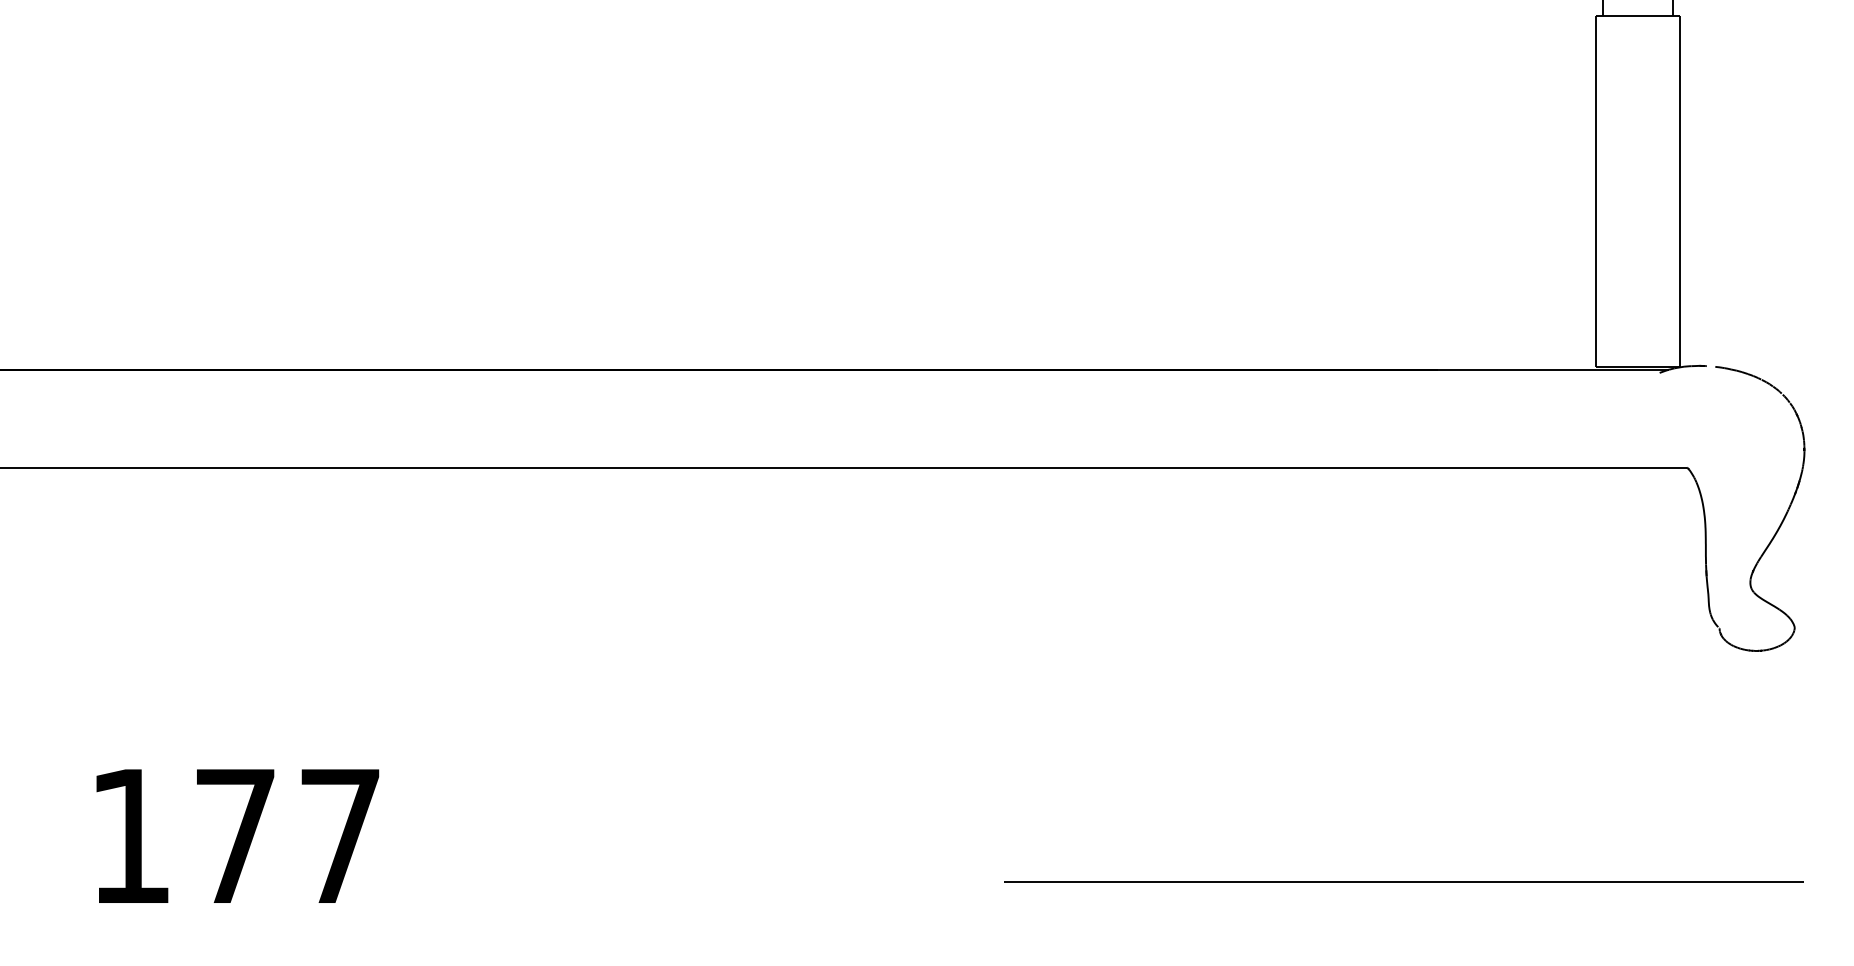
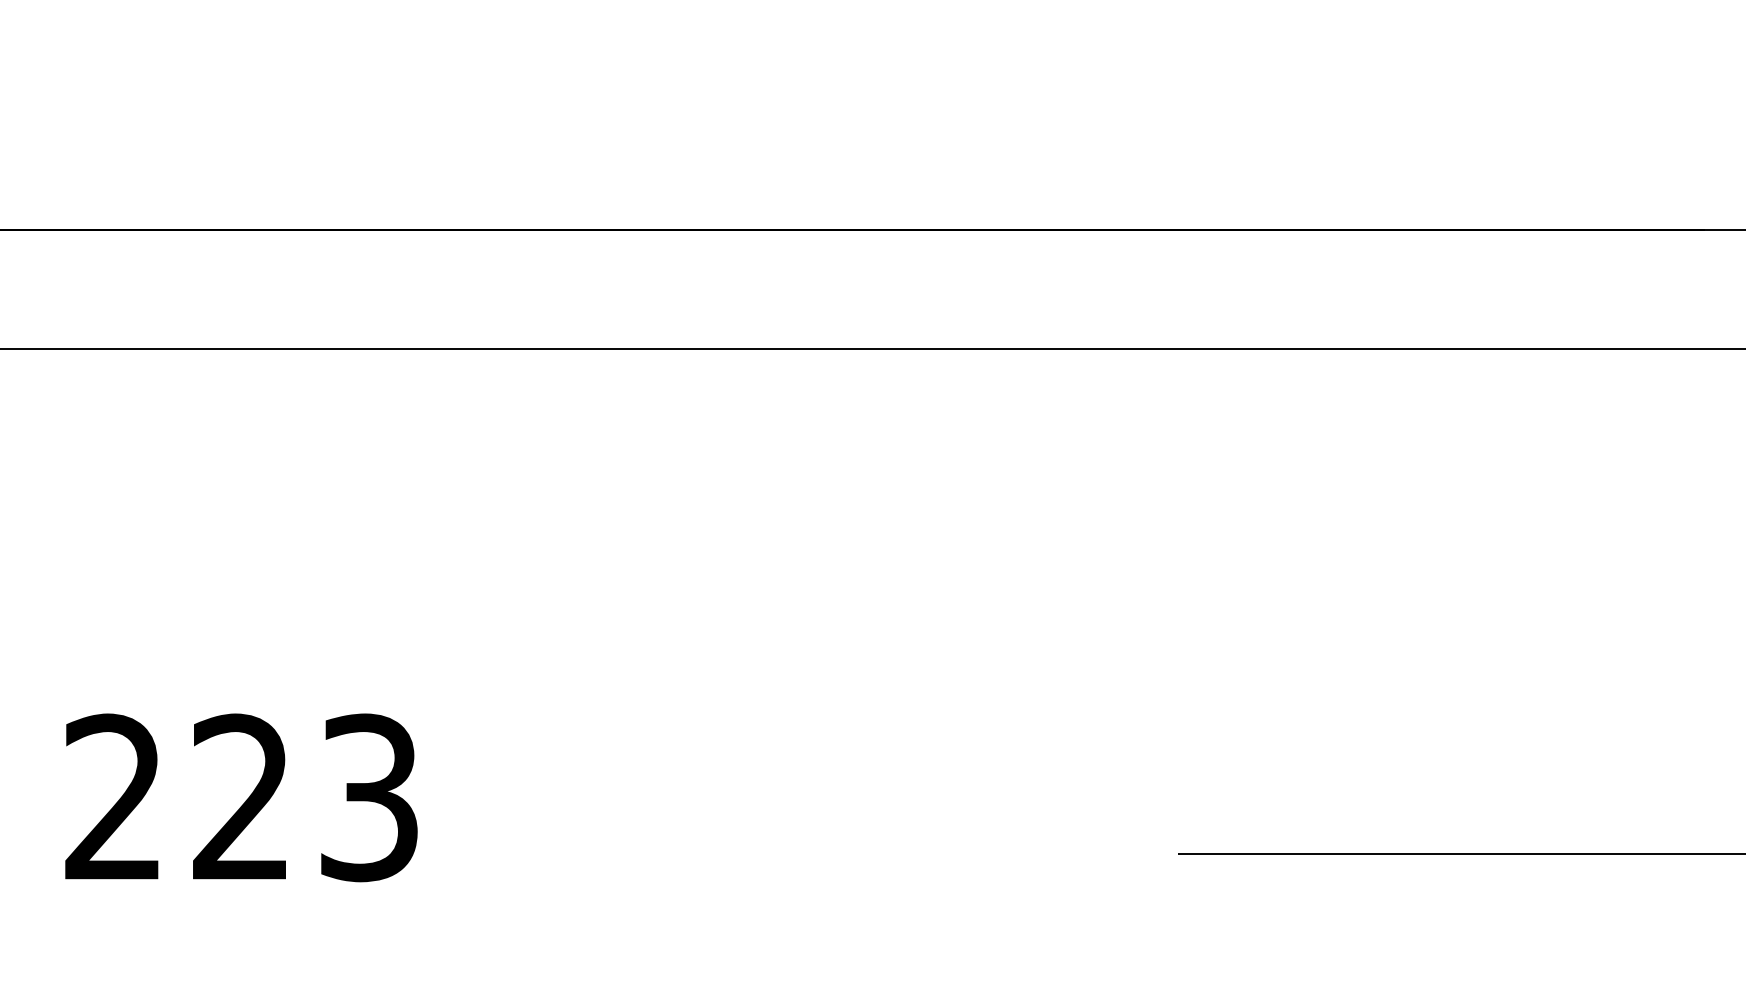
text: (234, 836) -> (240, 798), 177 -> 223

